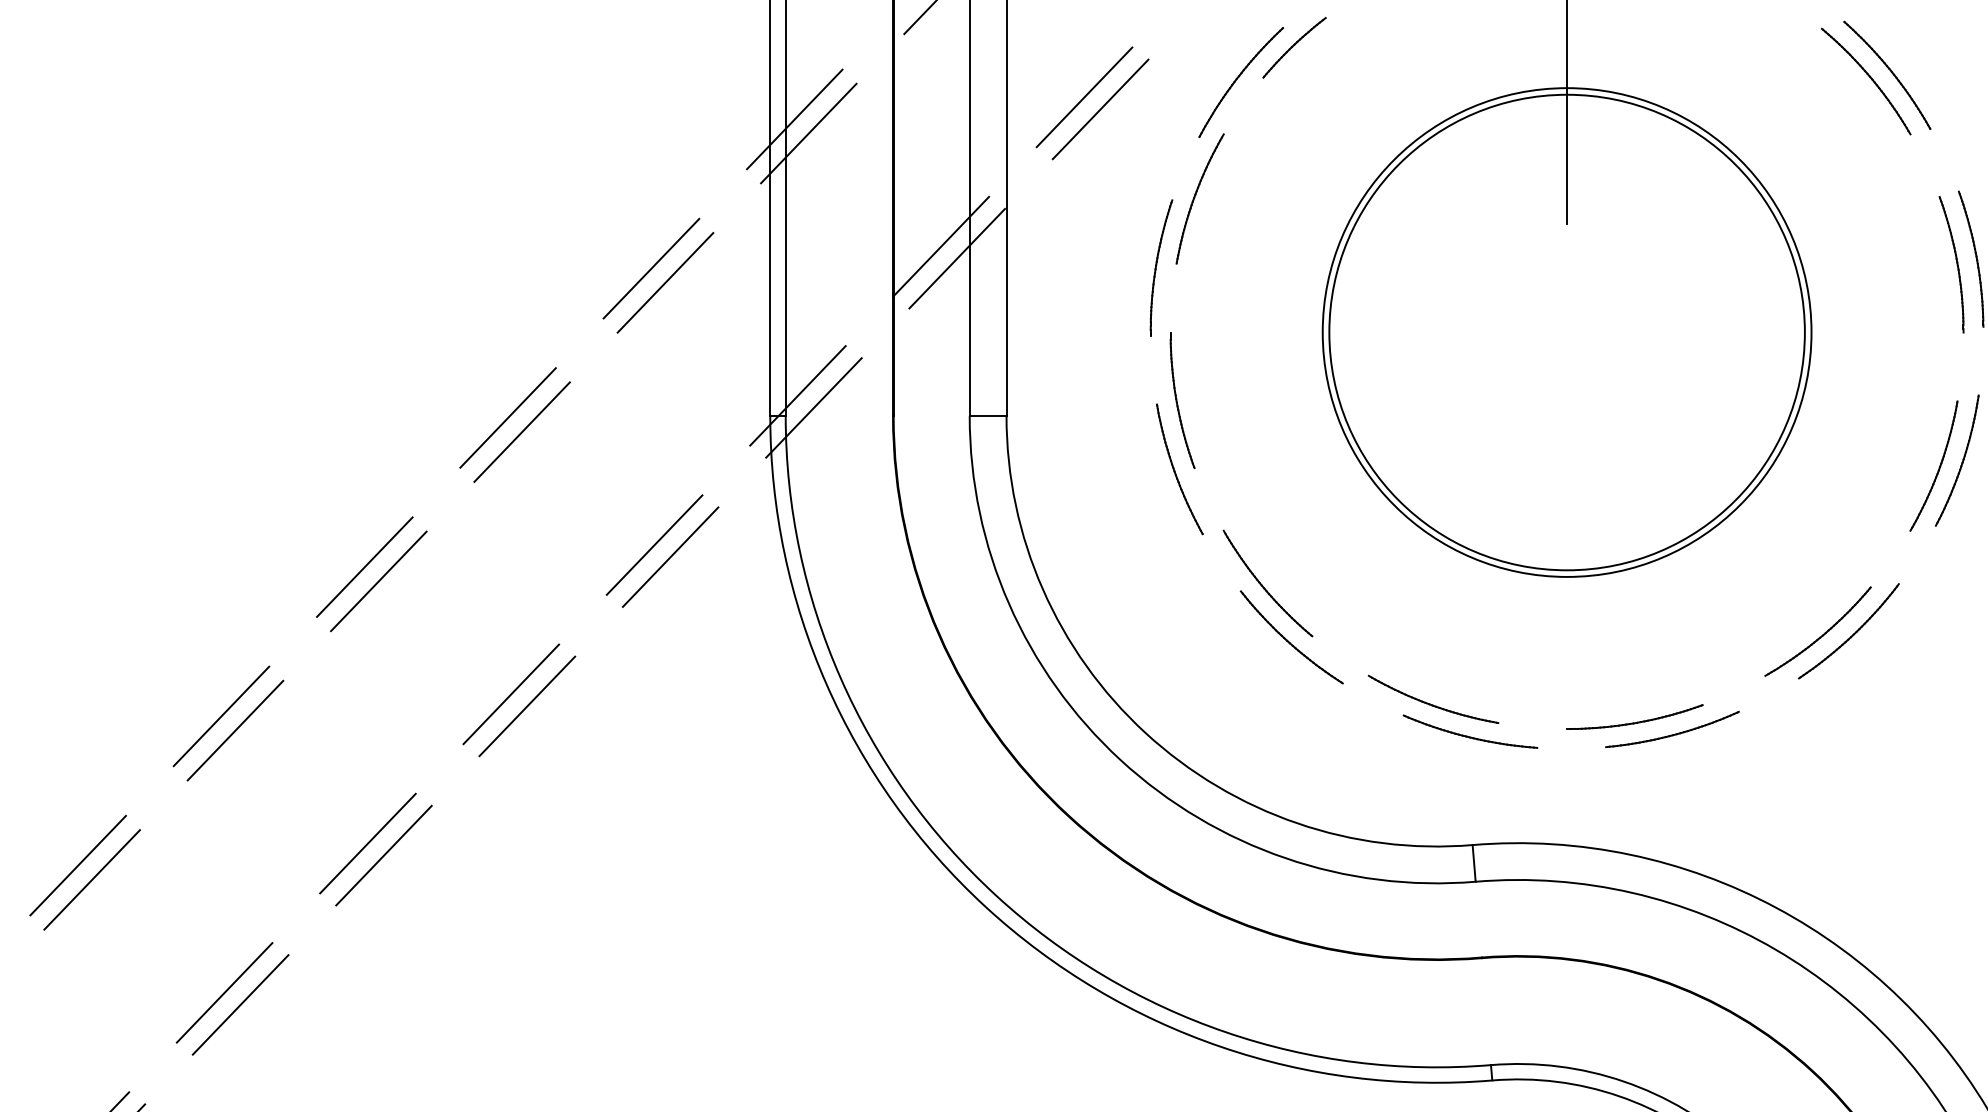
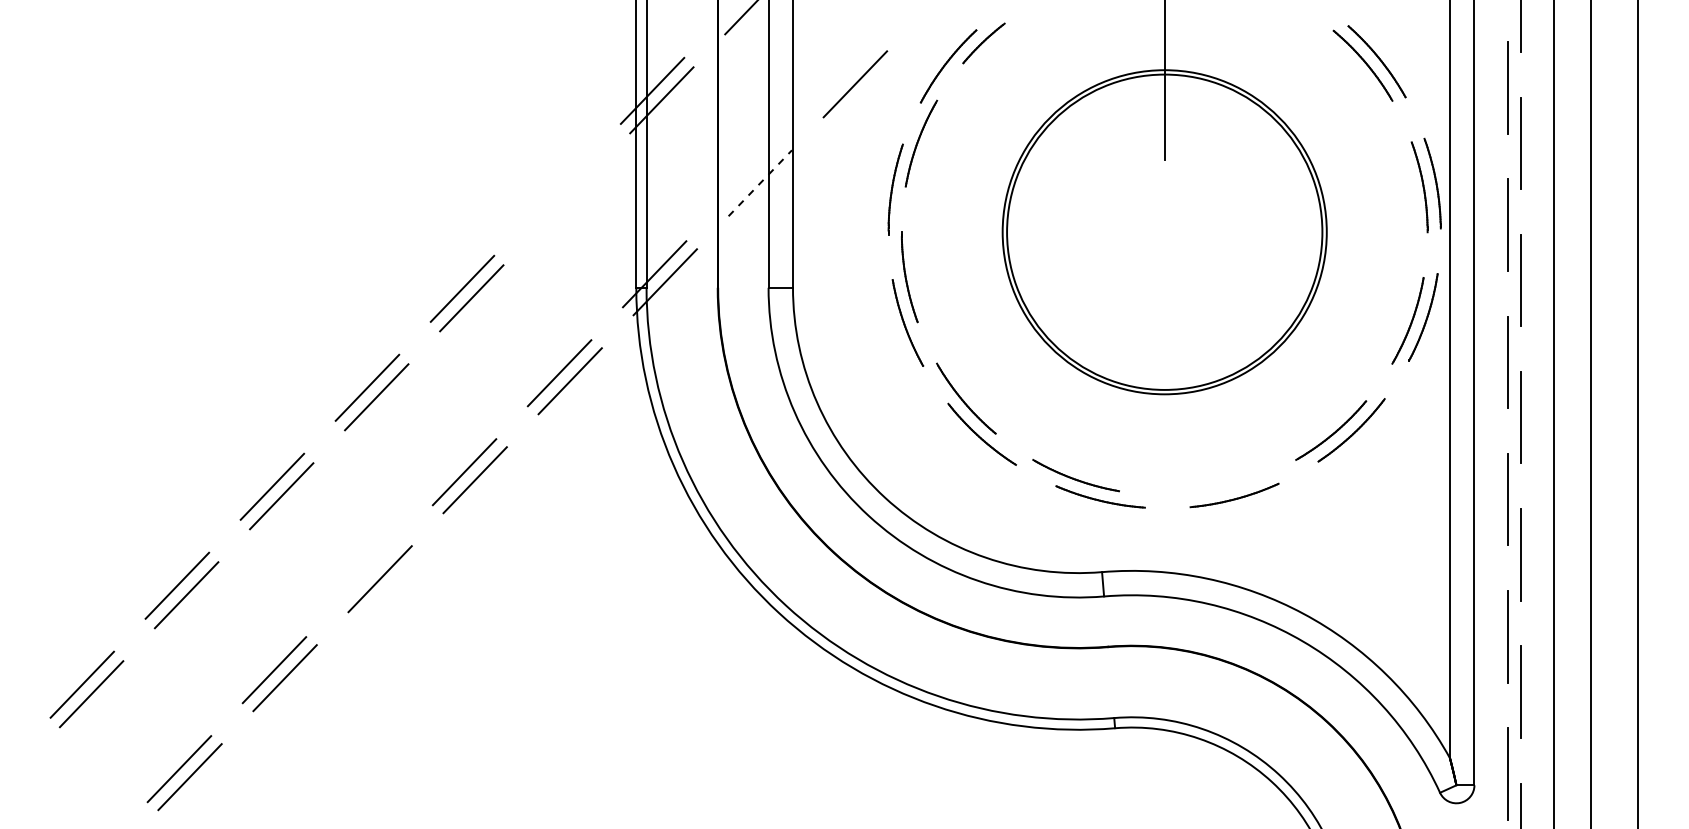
line: (1084, 97) -> (844, 76), removed
line: (940, 246) -> (749, 175), removed
line: (957, 258) -> (760, 183), solid -> dashed
line: (651, 268) -> (557, 189), removed
line: (664, 283) -> (566, 199), removed
part: (1634, 717) -> (1209, 487), removed
line: (367, 844) -> (369, 571), removed

